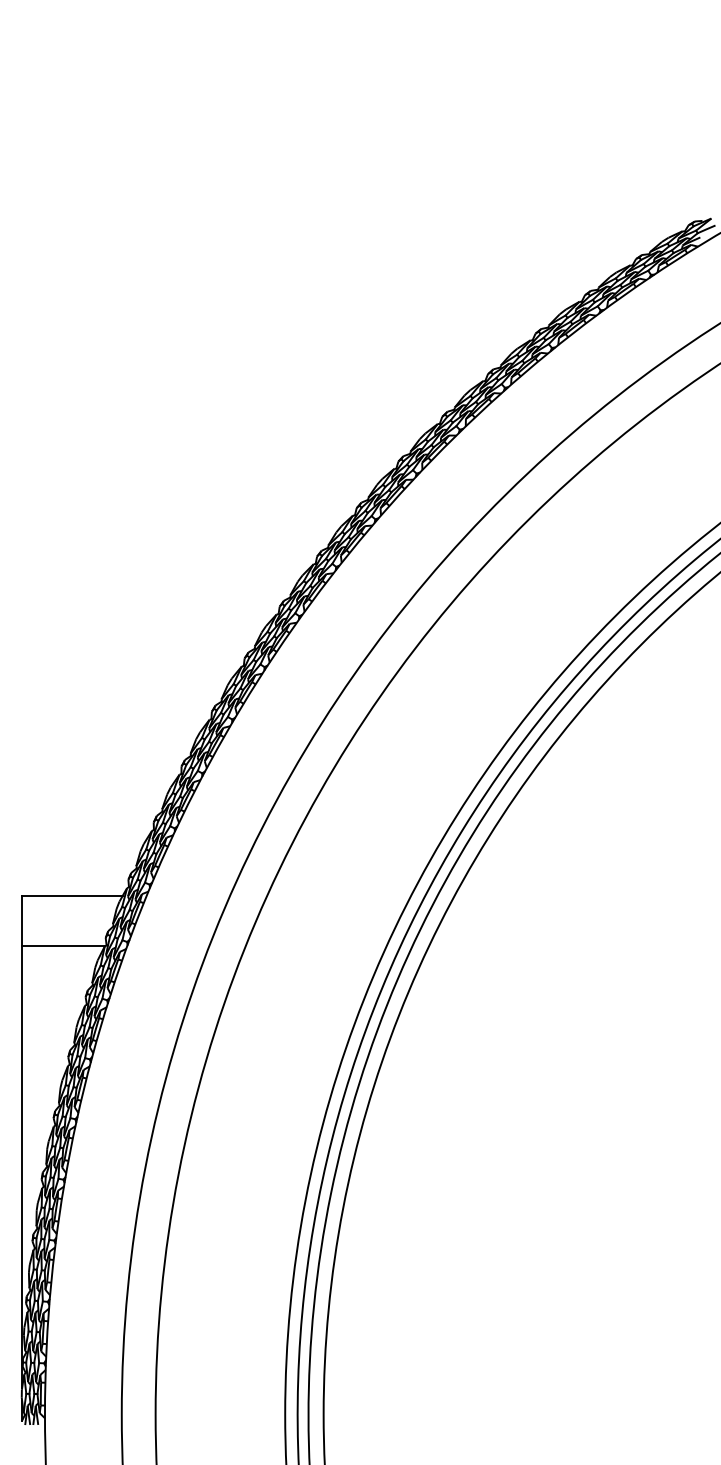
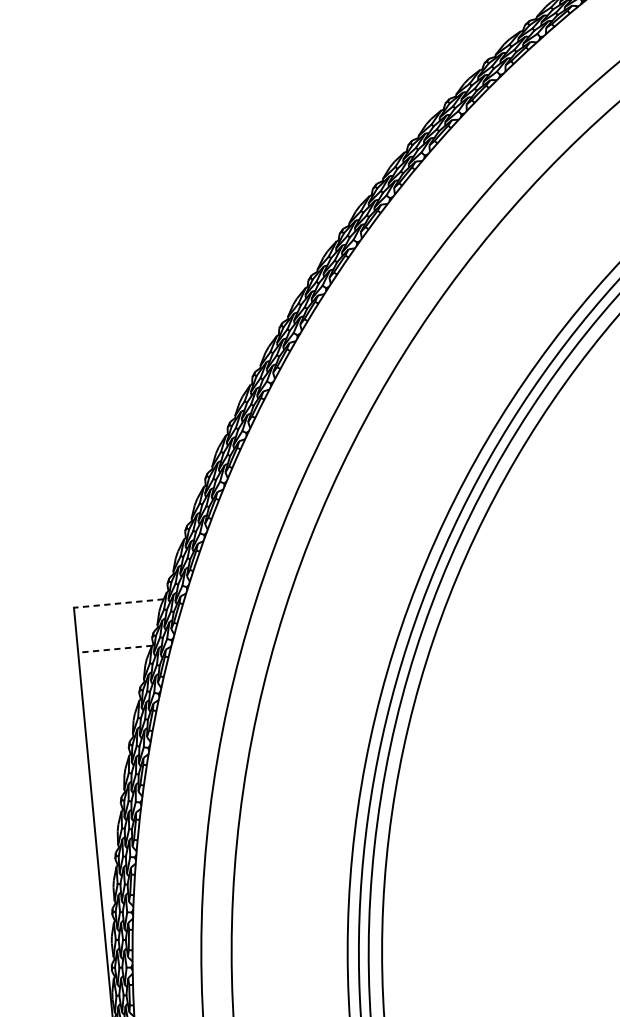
line: (71, 895) -> (117, 603), solid -> dashed
line: (63, 946) -> (115, 649), solid -> dashed

